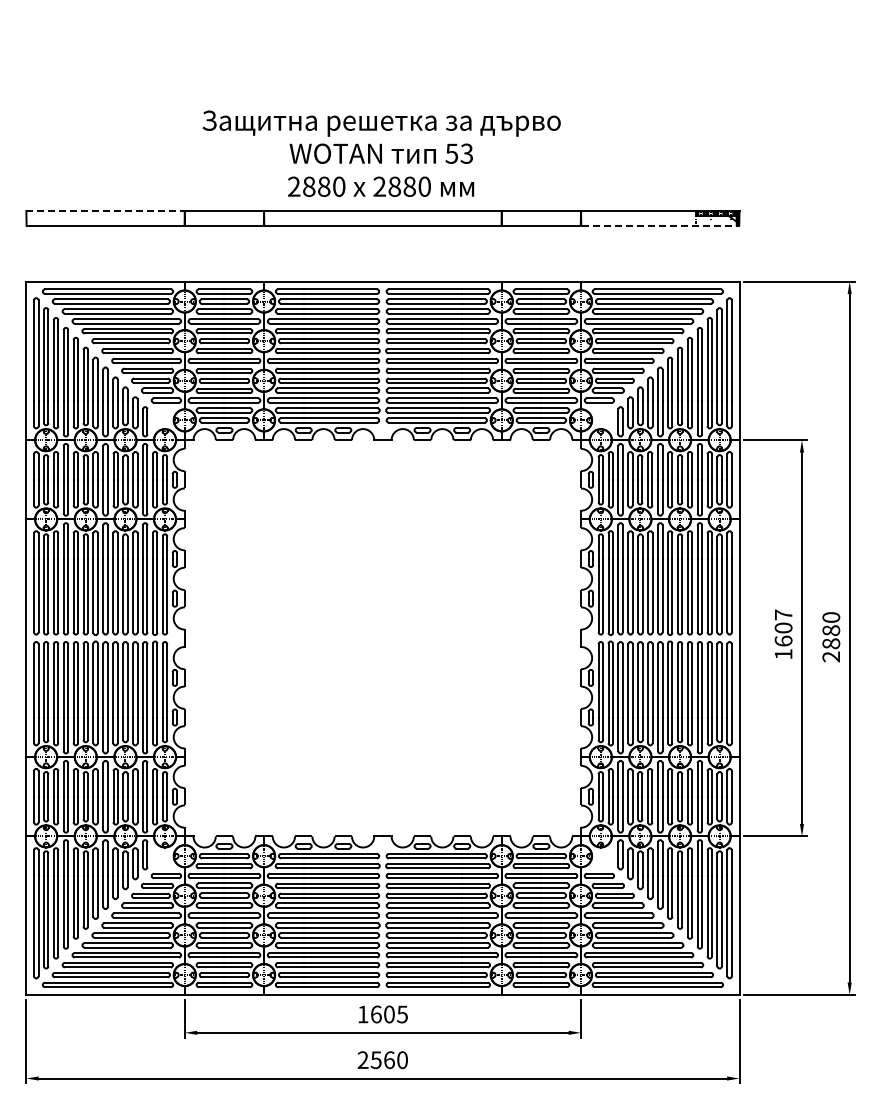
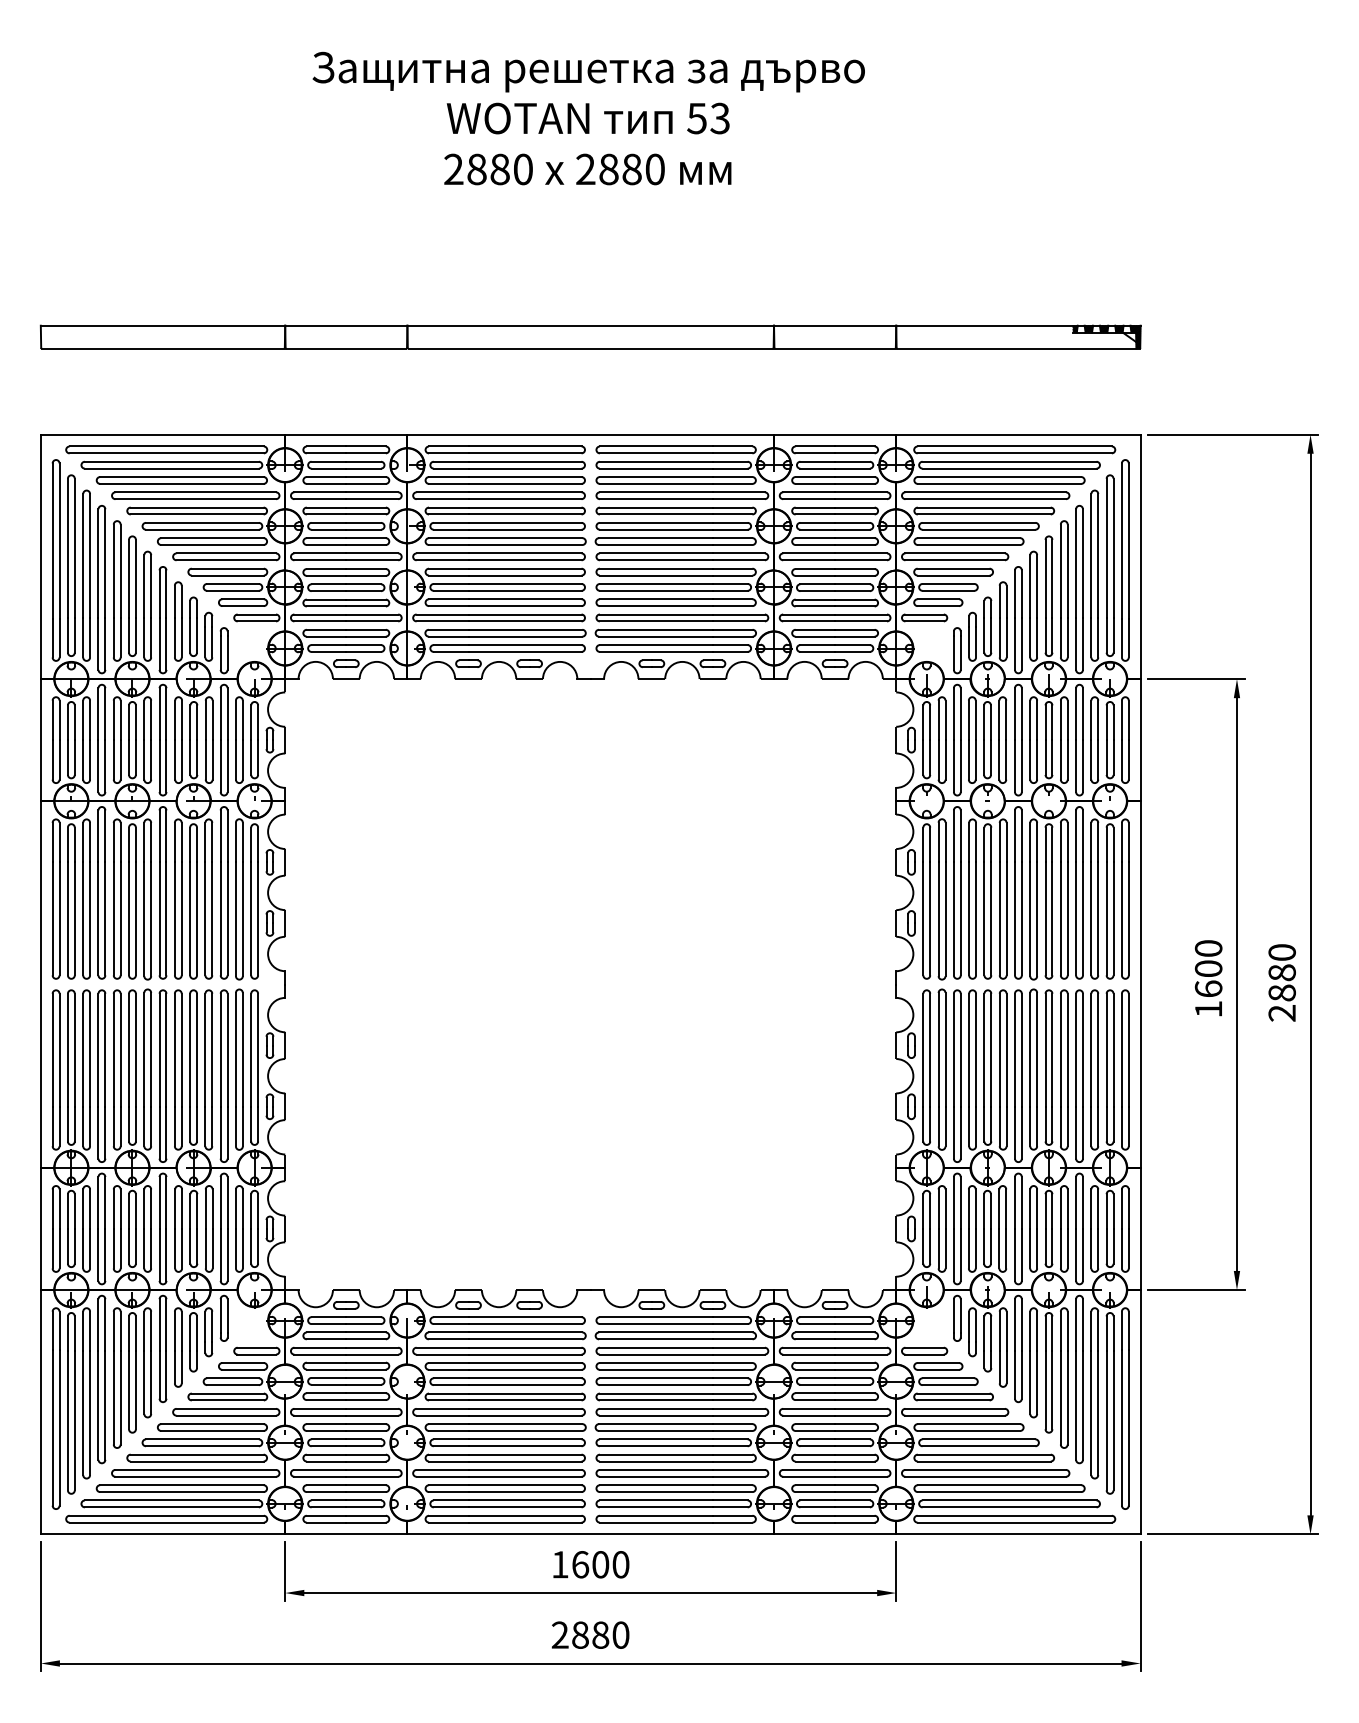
text: (381, 153) -> (588, 118), moved
line: (106, 211) -> (164, 326), dashed -> solid
line: (660, 225) -> (1018, 347), dashed -> solid
text: (783, 614) -> (1208, 947), 1607 -> 1600
text: (402, 1014) -> (620, 1564), 1605 -> 1600
text: (382, 1059) -> (590, 1634), 2560 -> 2880

